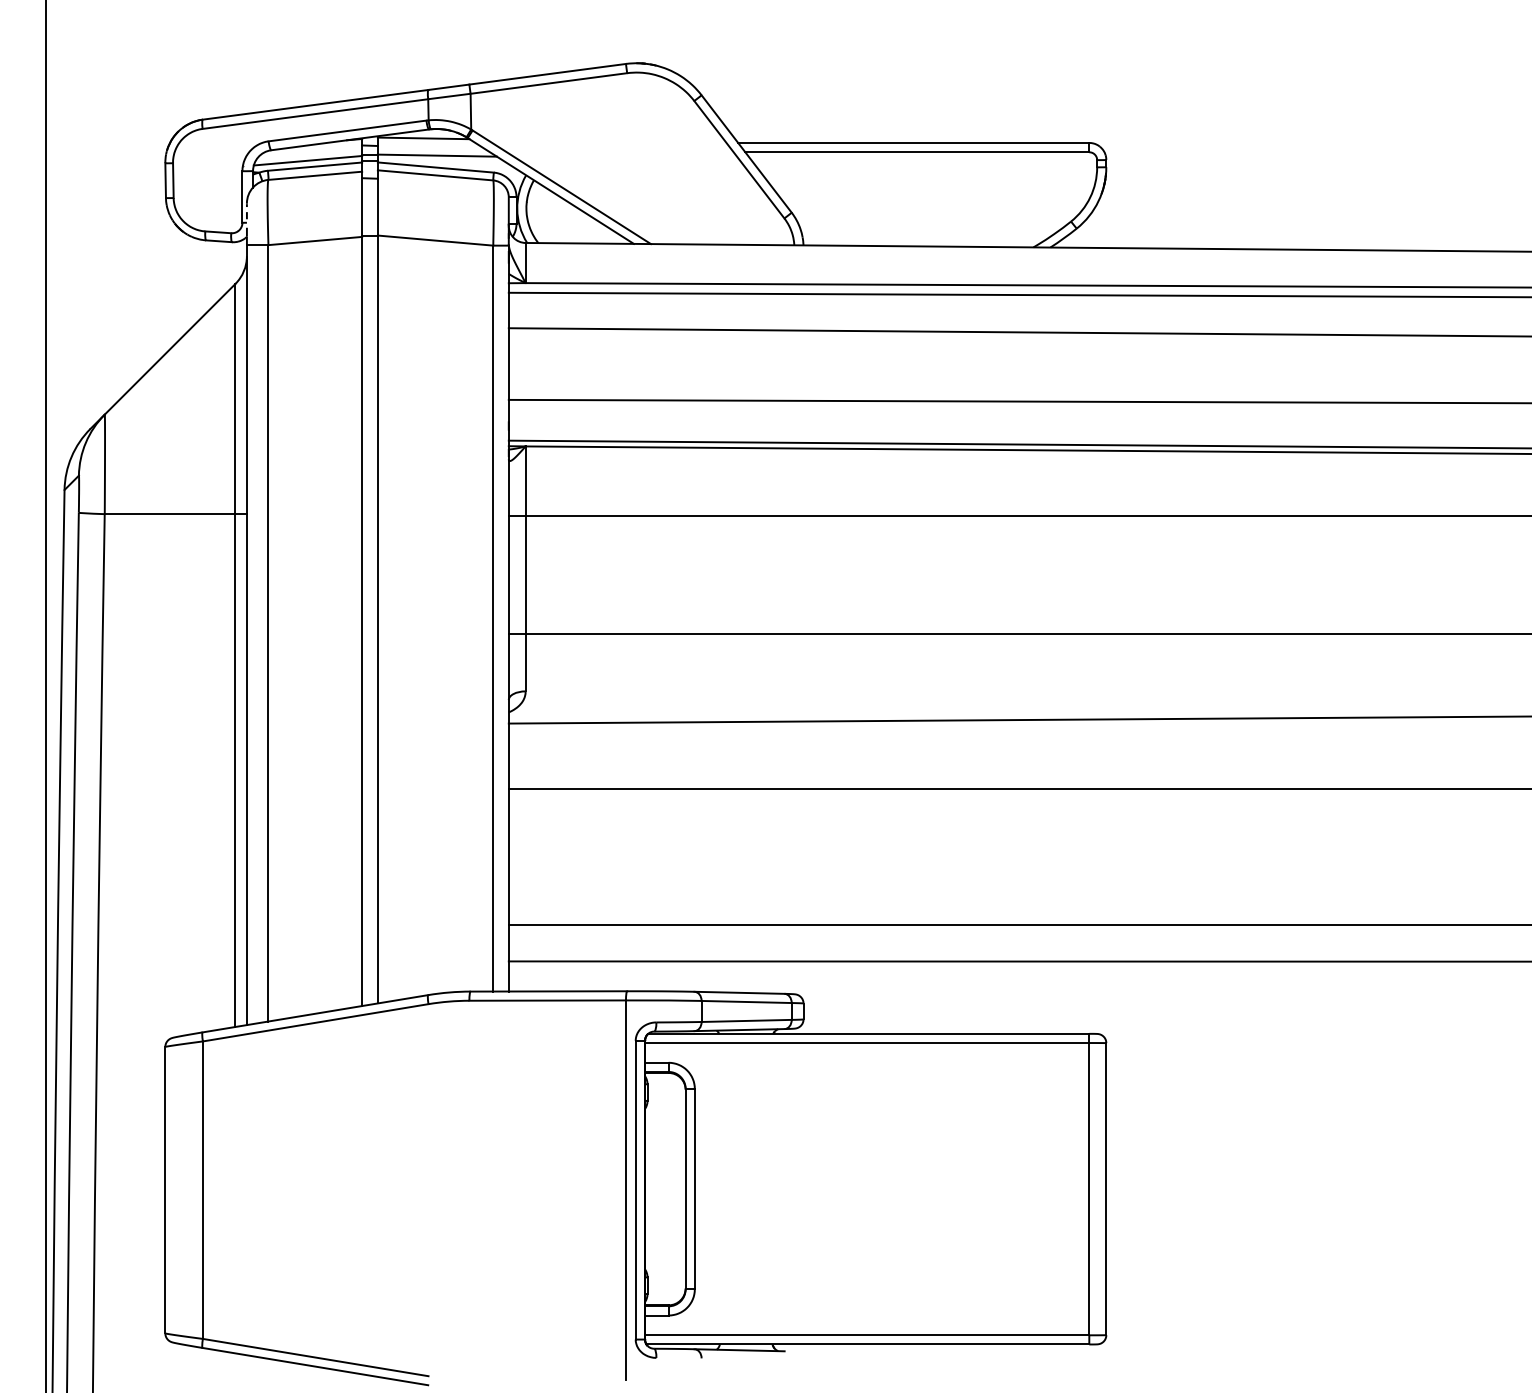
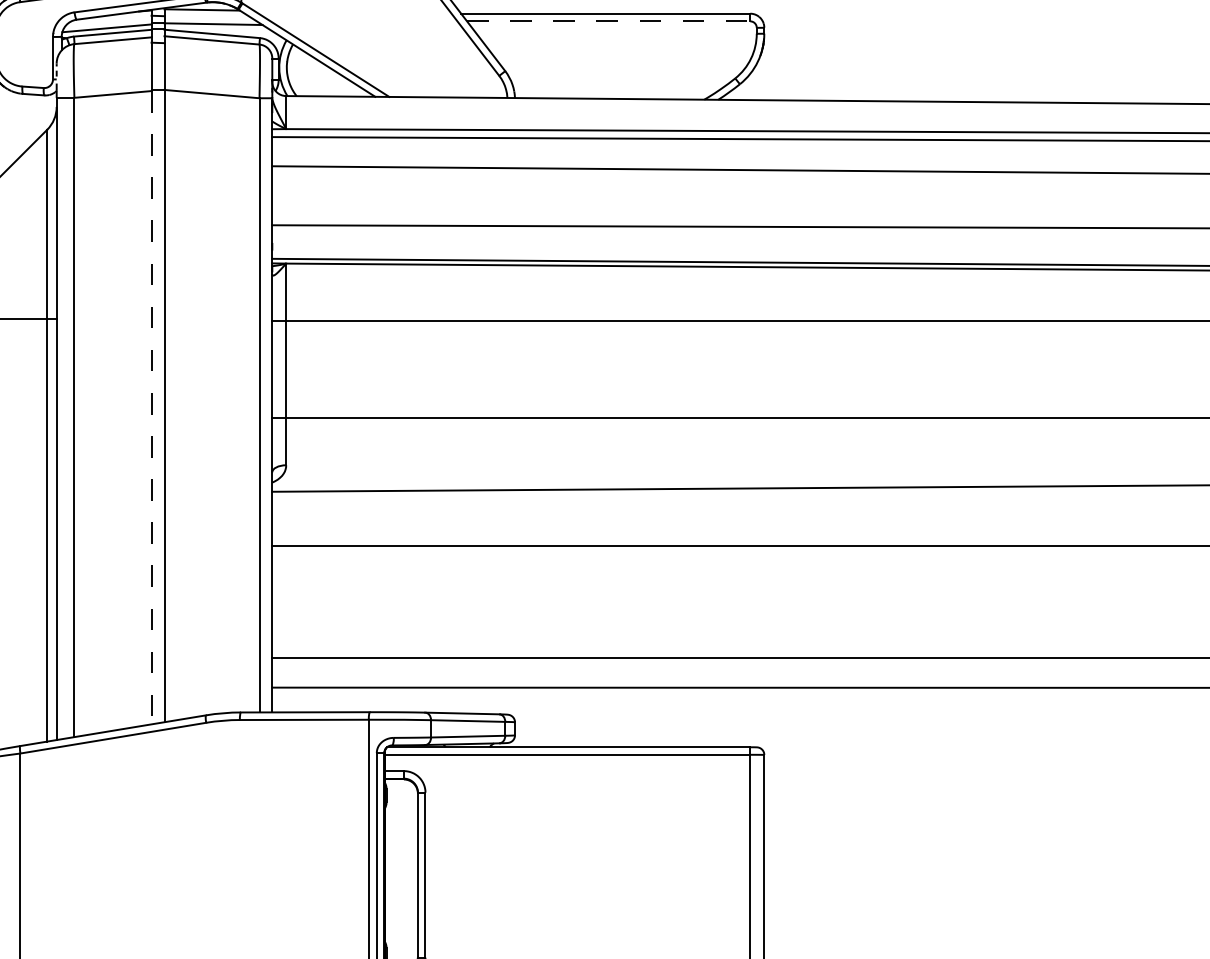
line: (917, 152) -> (608, 21), solid -> dashed
line: (362, 621) -> (151, 407), solid -> dashed

